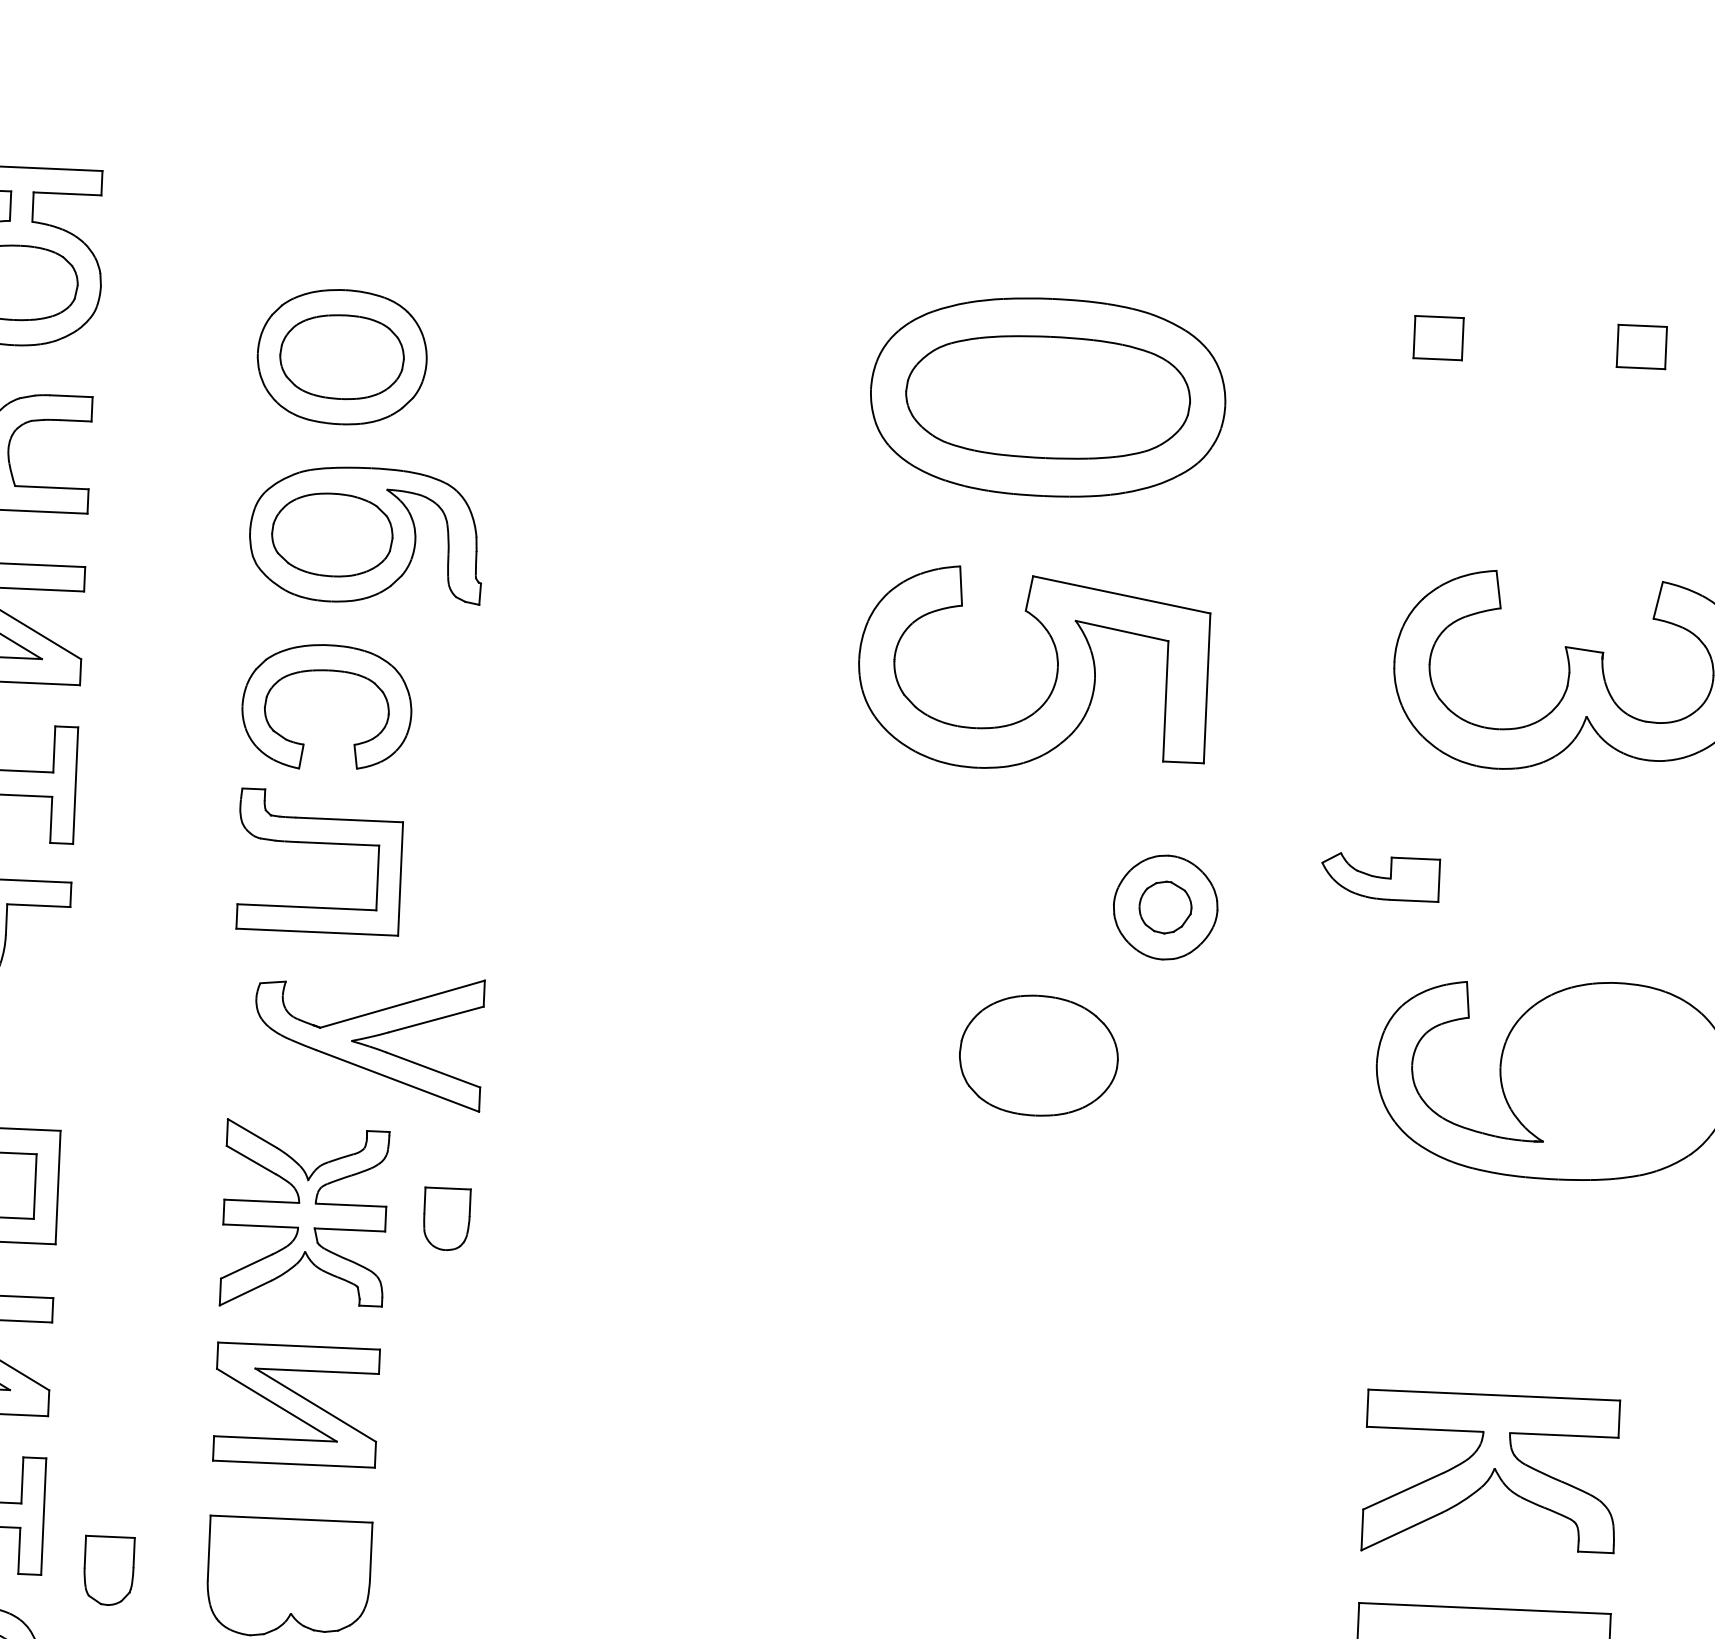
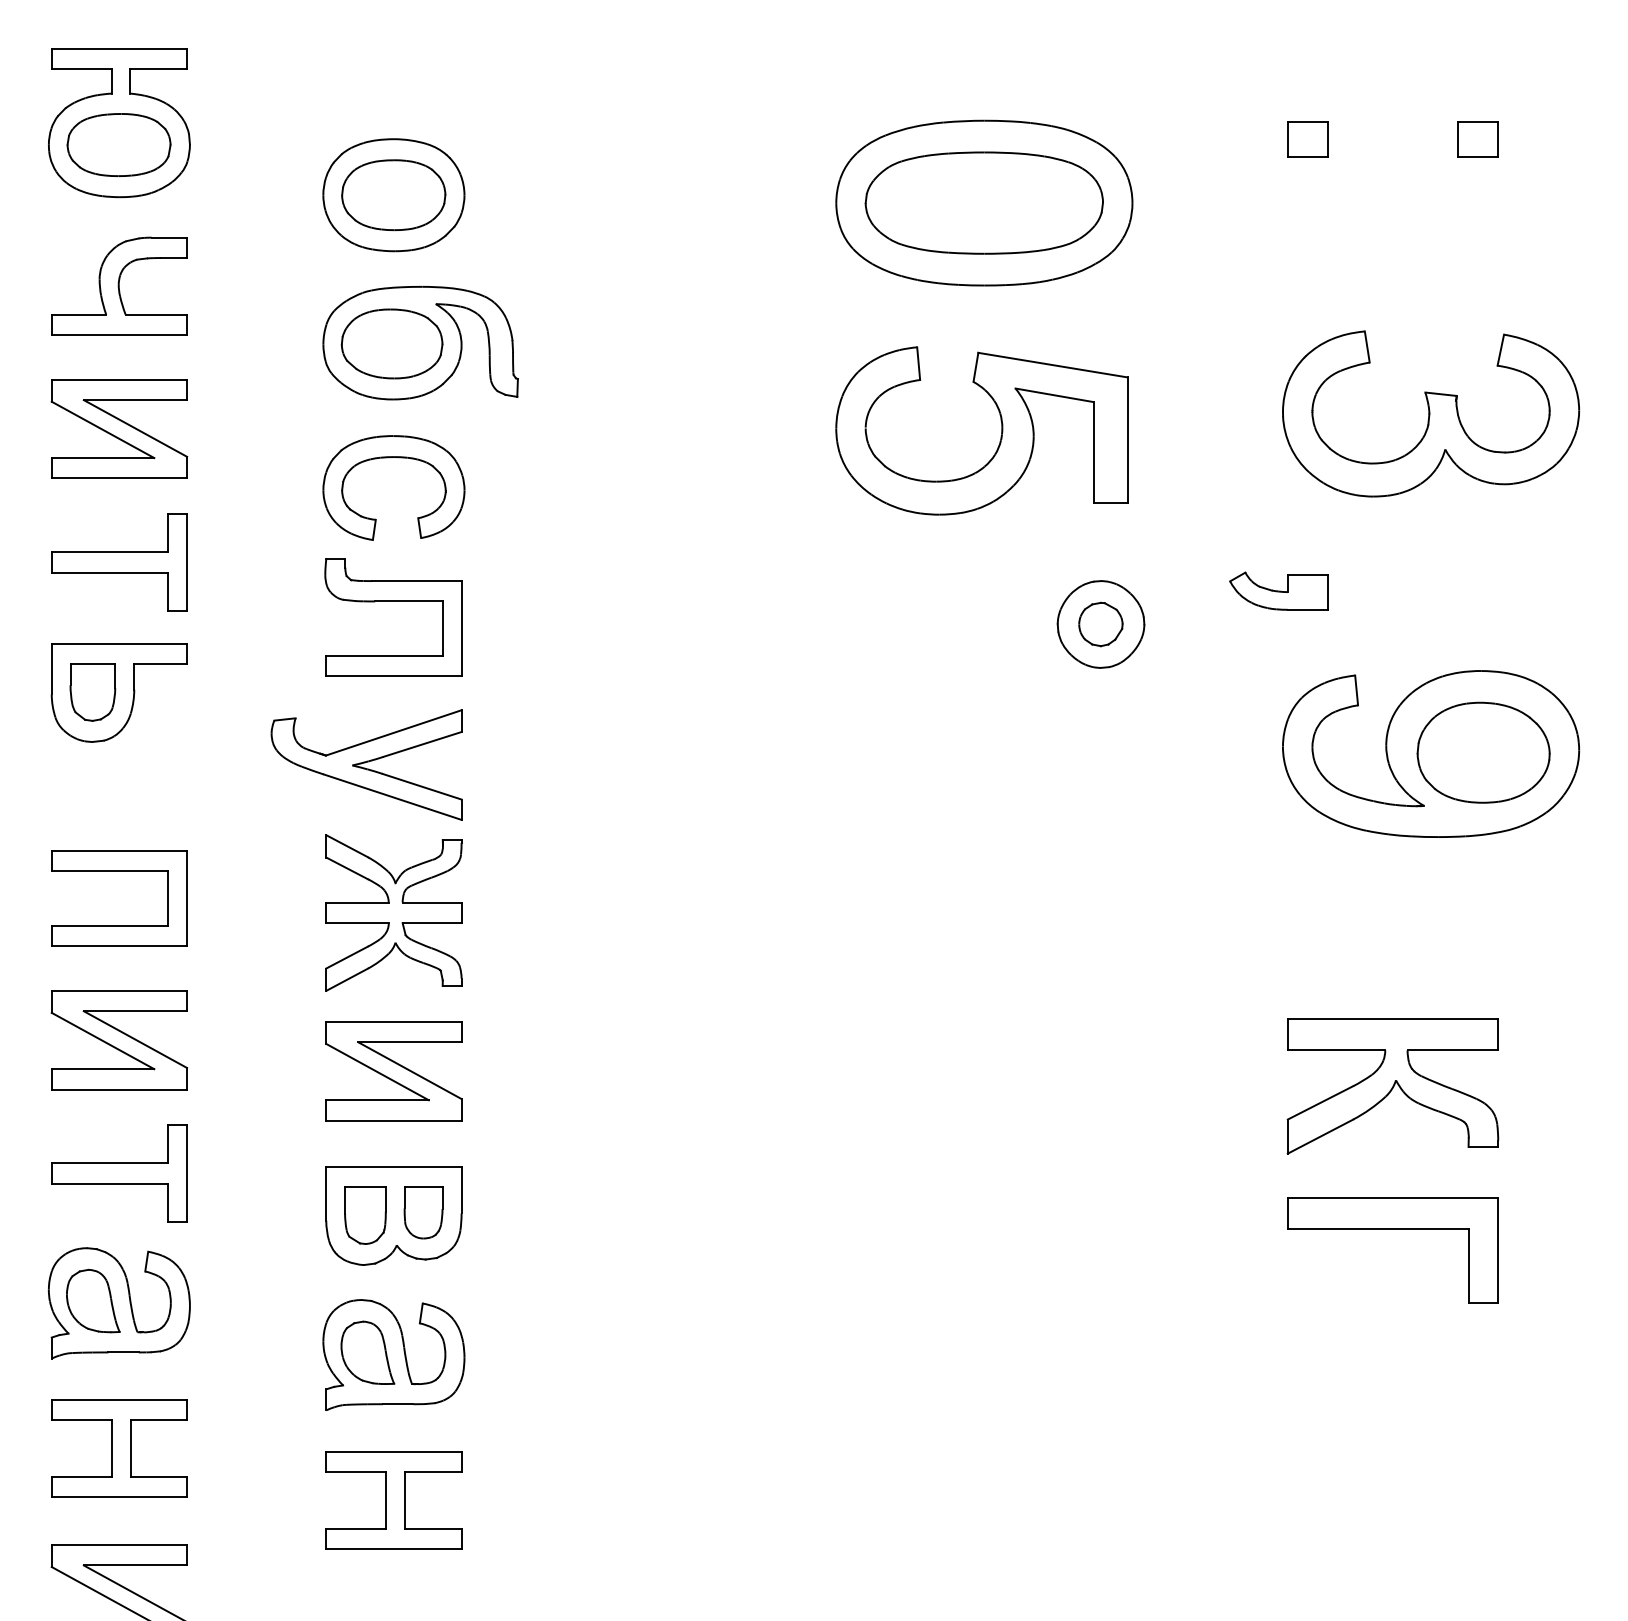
part: (368, 1040) -> (366, 764), moved
part: (1038, 1055) -> (1483, 752), moved
part: (446, 1218) -> (423, 1212), moved
part: (109, 1570) -> (365, 1215), moved

